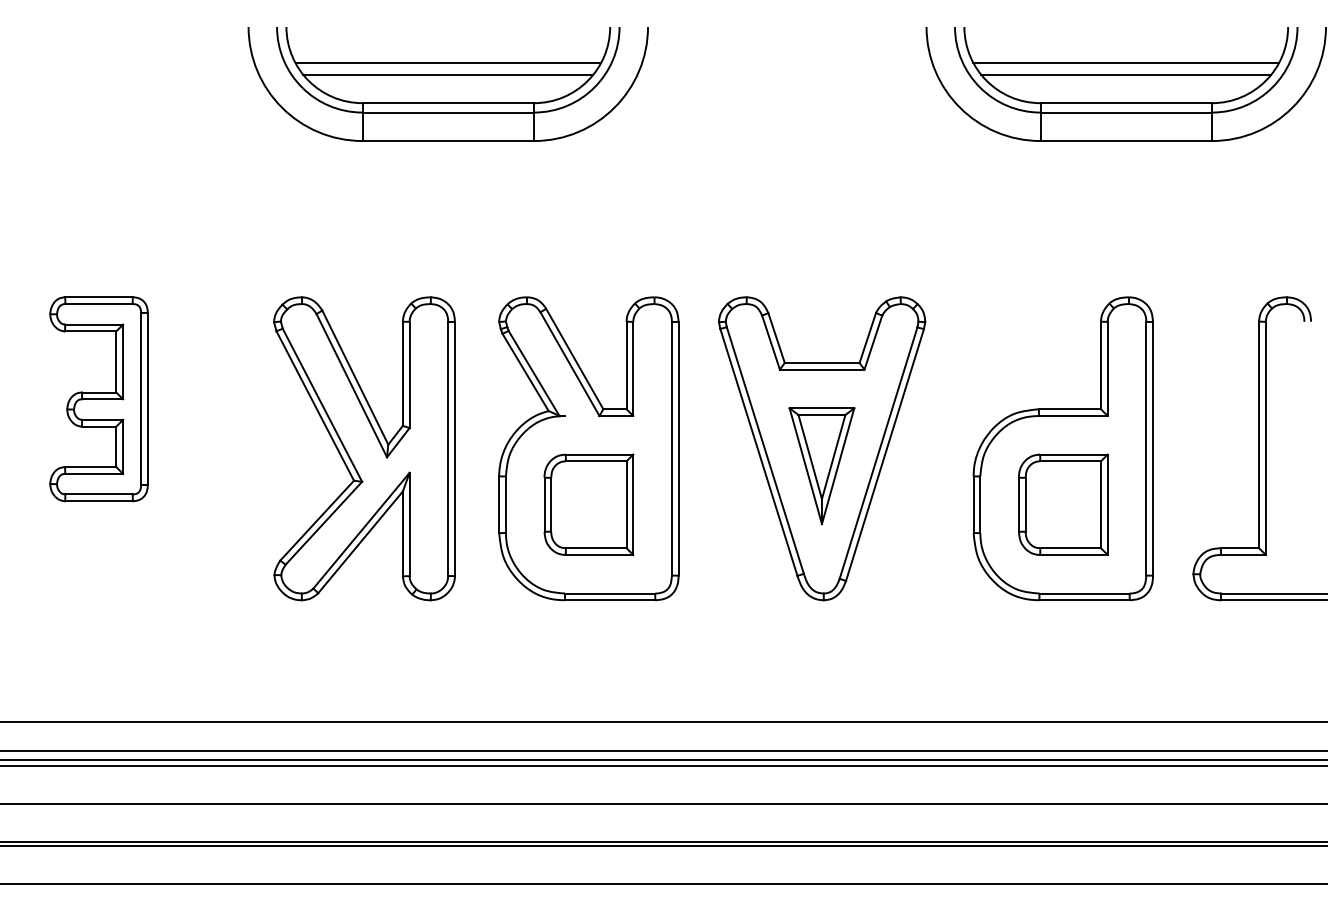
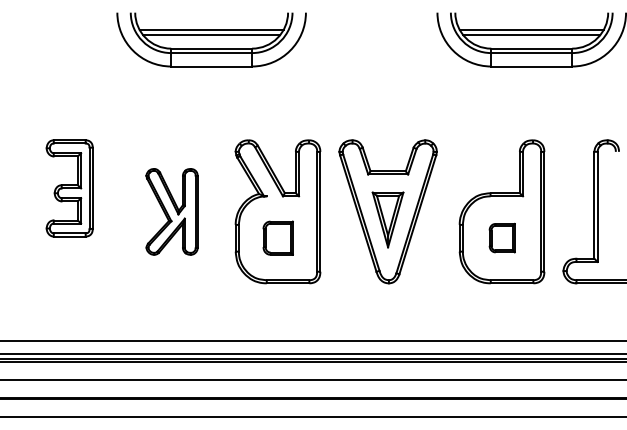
part: (98, 399) -> (69, 188), moved
part: (363, 448) -> (171, 211), size x0.6
part: (589, 503) -> (278, 237), size x0.7
part: (1064, 503) -> (502, 237), size x0.6

